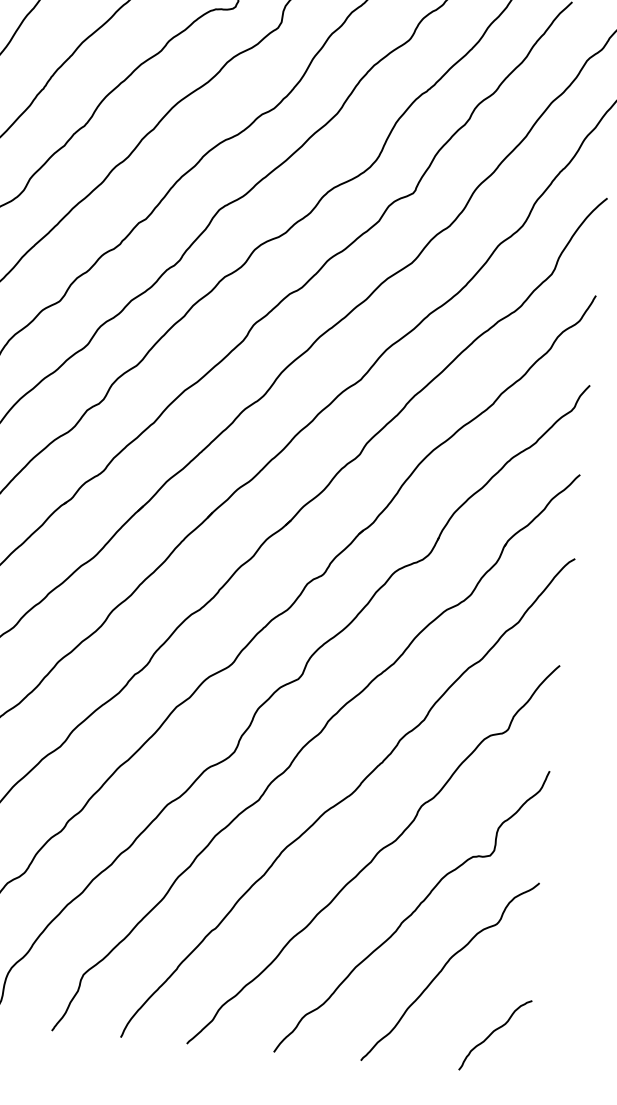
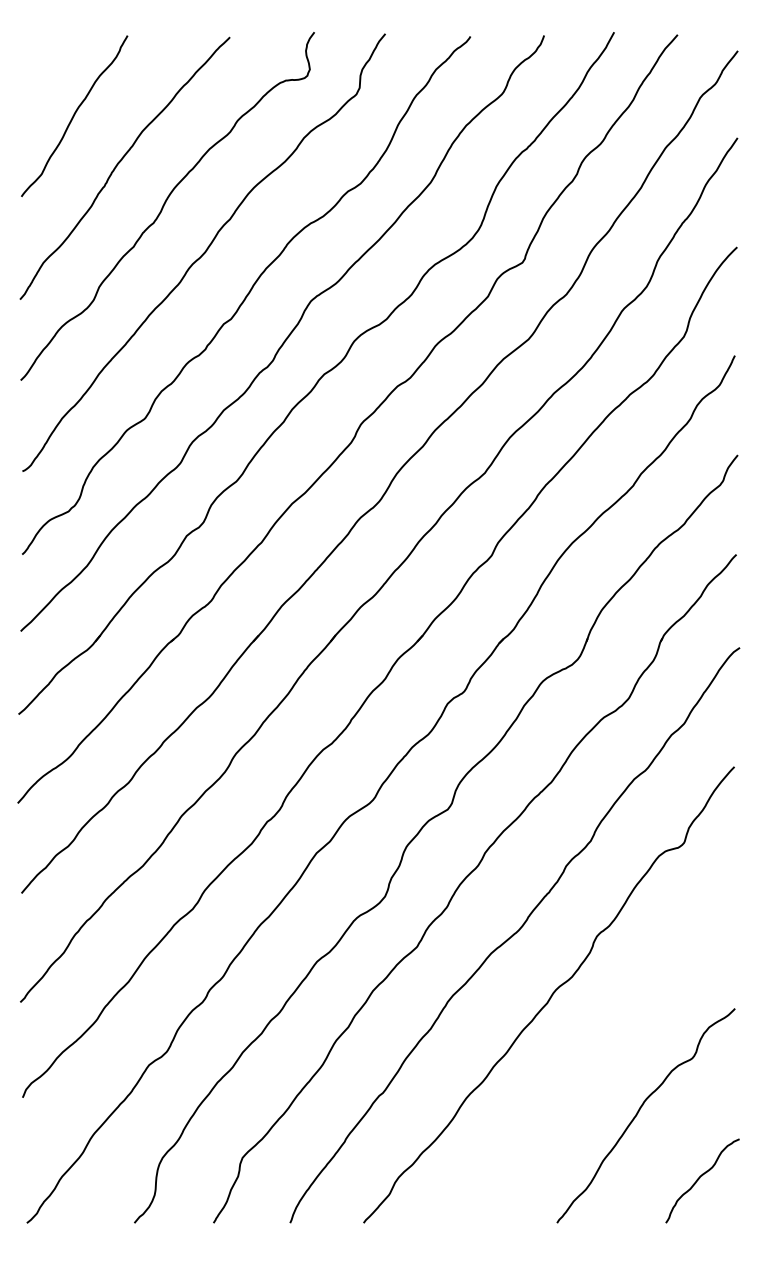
curve: (412, 911) -> (598, 1053), removed

